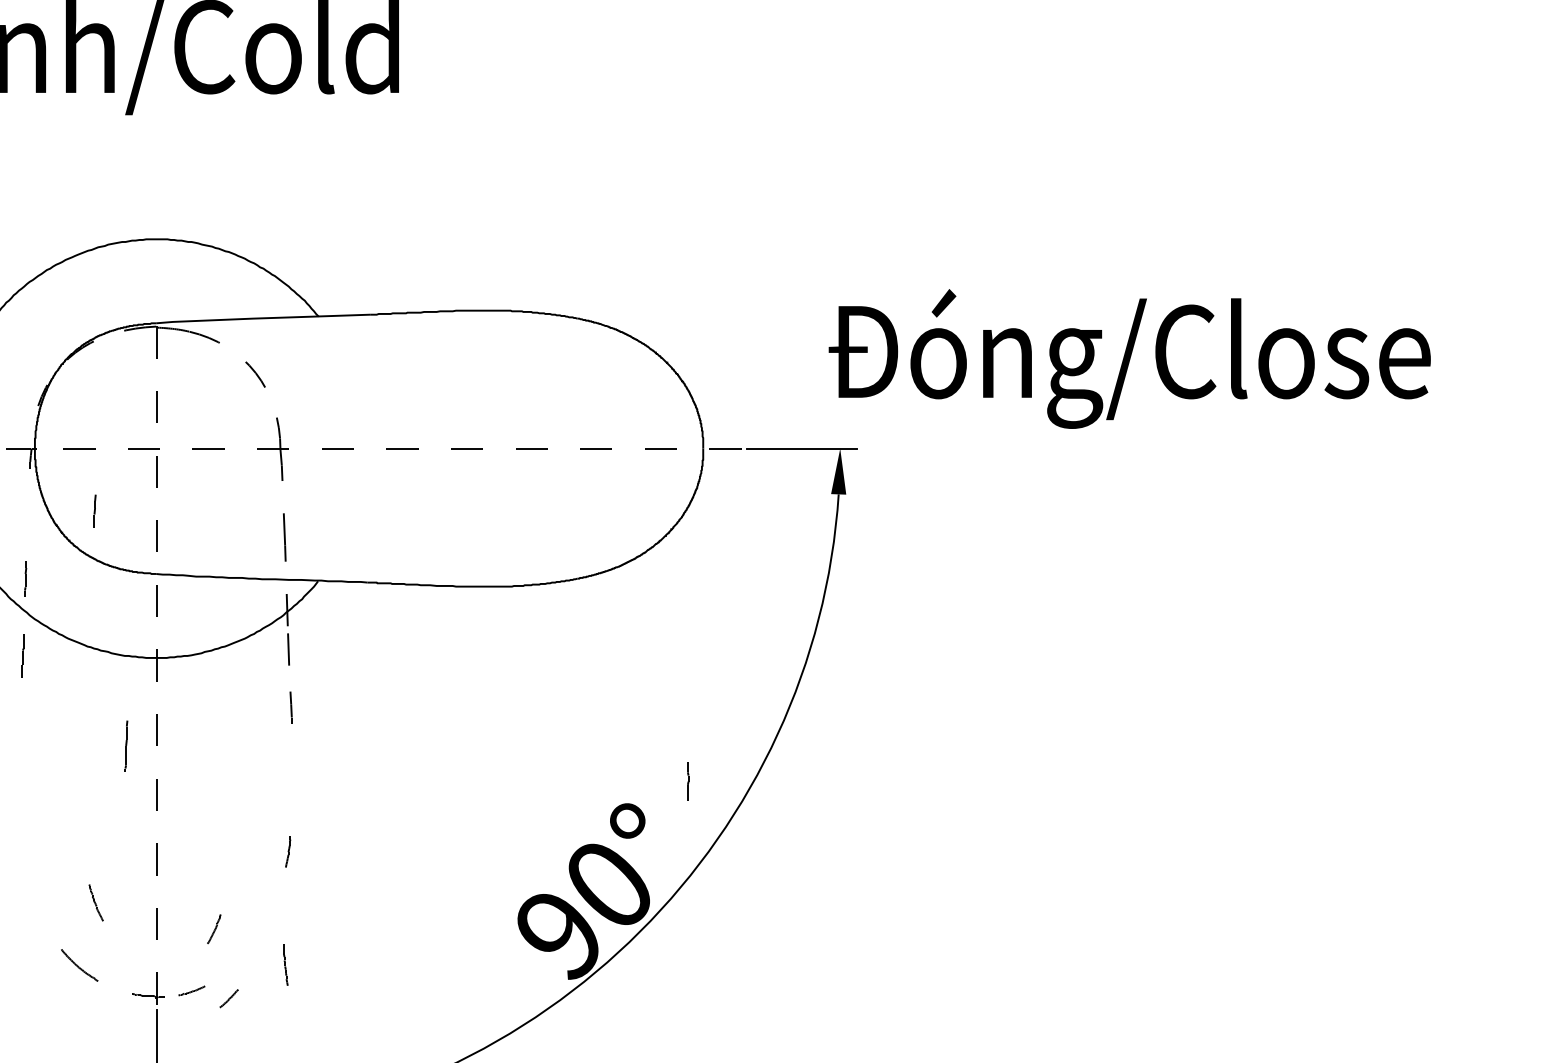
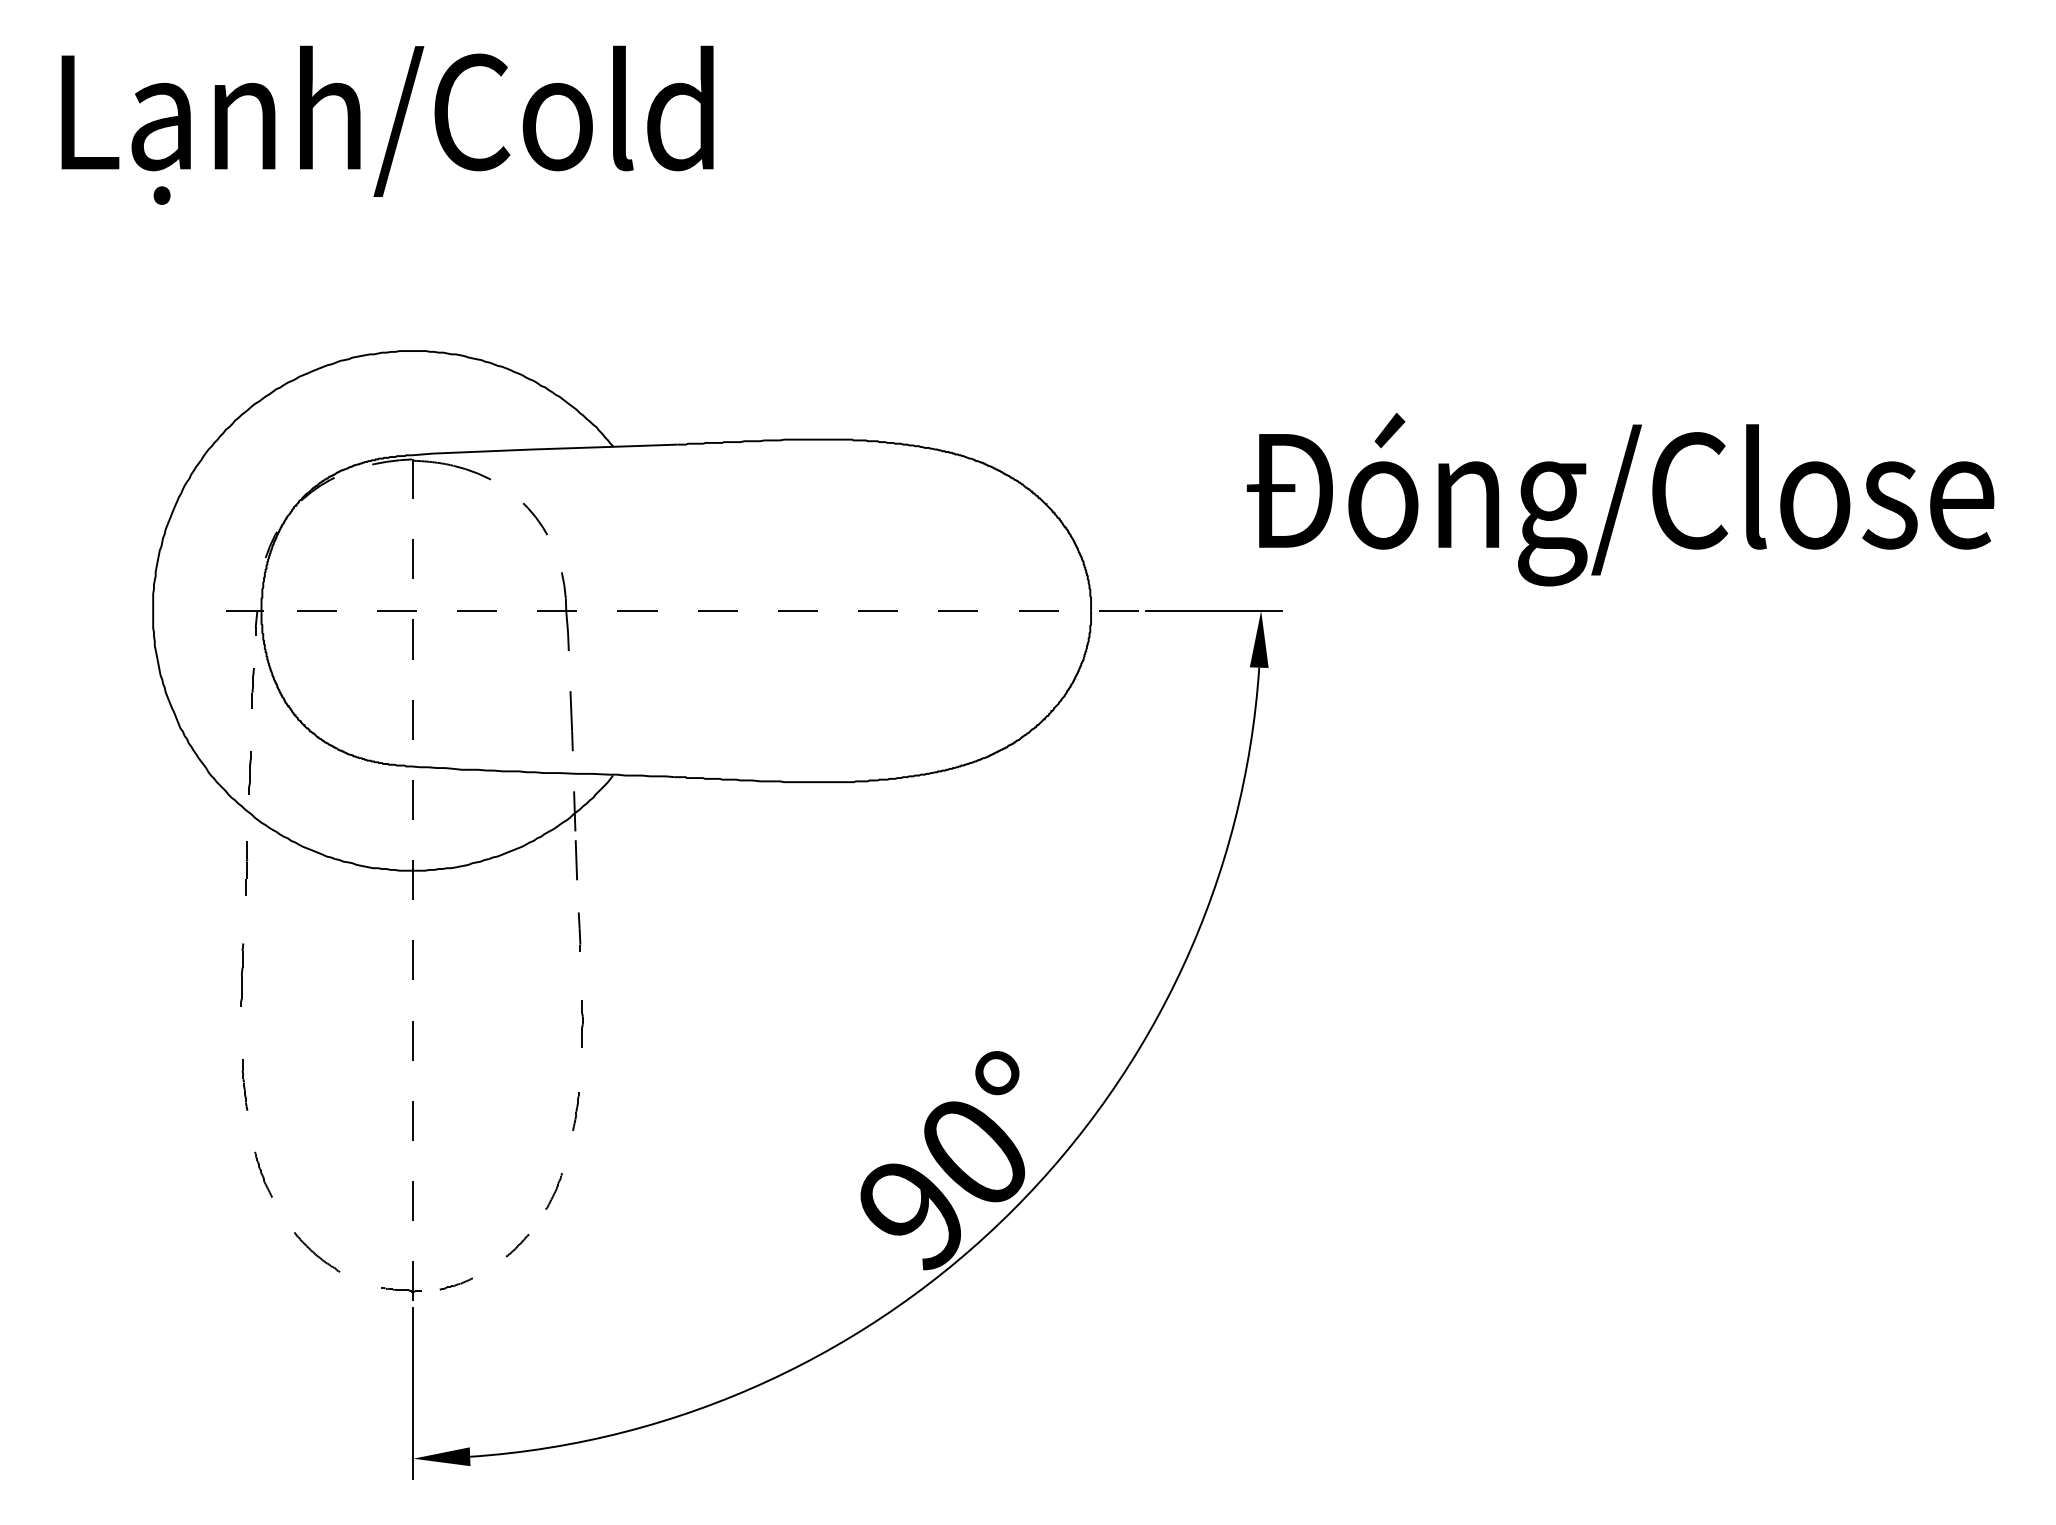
line: (94, 511) -> (252, 688), moved
part: (126, 745) -> (242, 974), moved
line: (688, 781) -> (582, 1023), moved
part: (96, 902) -> (263, 1174), moved
part: (213, 929) -> (553, 1191), moved
part: (285, 964) -> (244, 1084), moved
part: (229, 998) -> (517, 1245), moved

